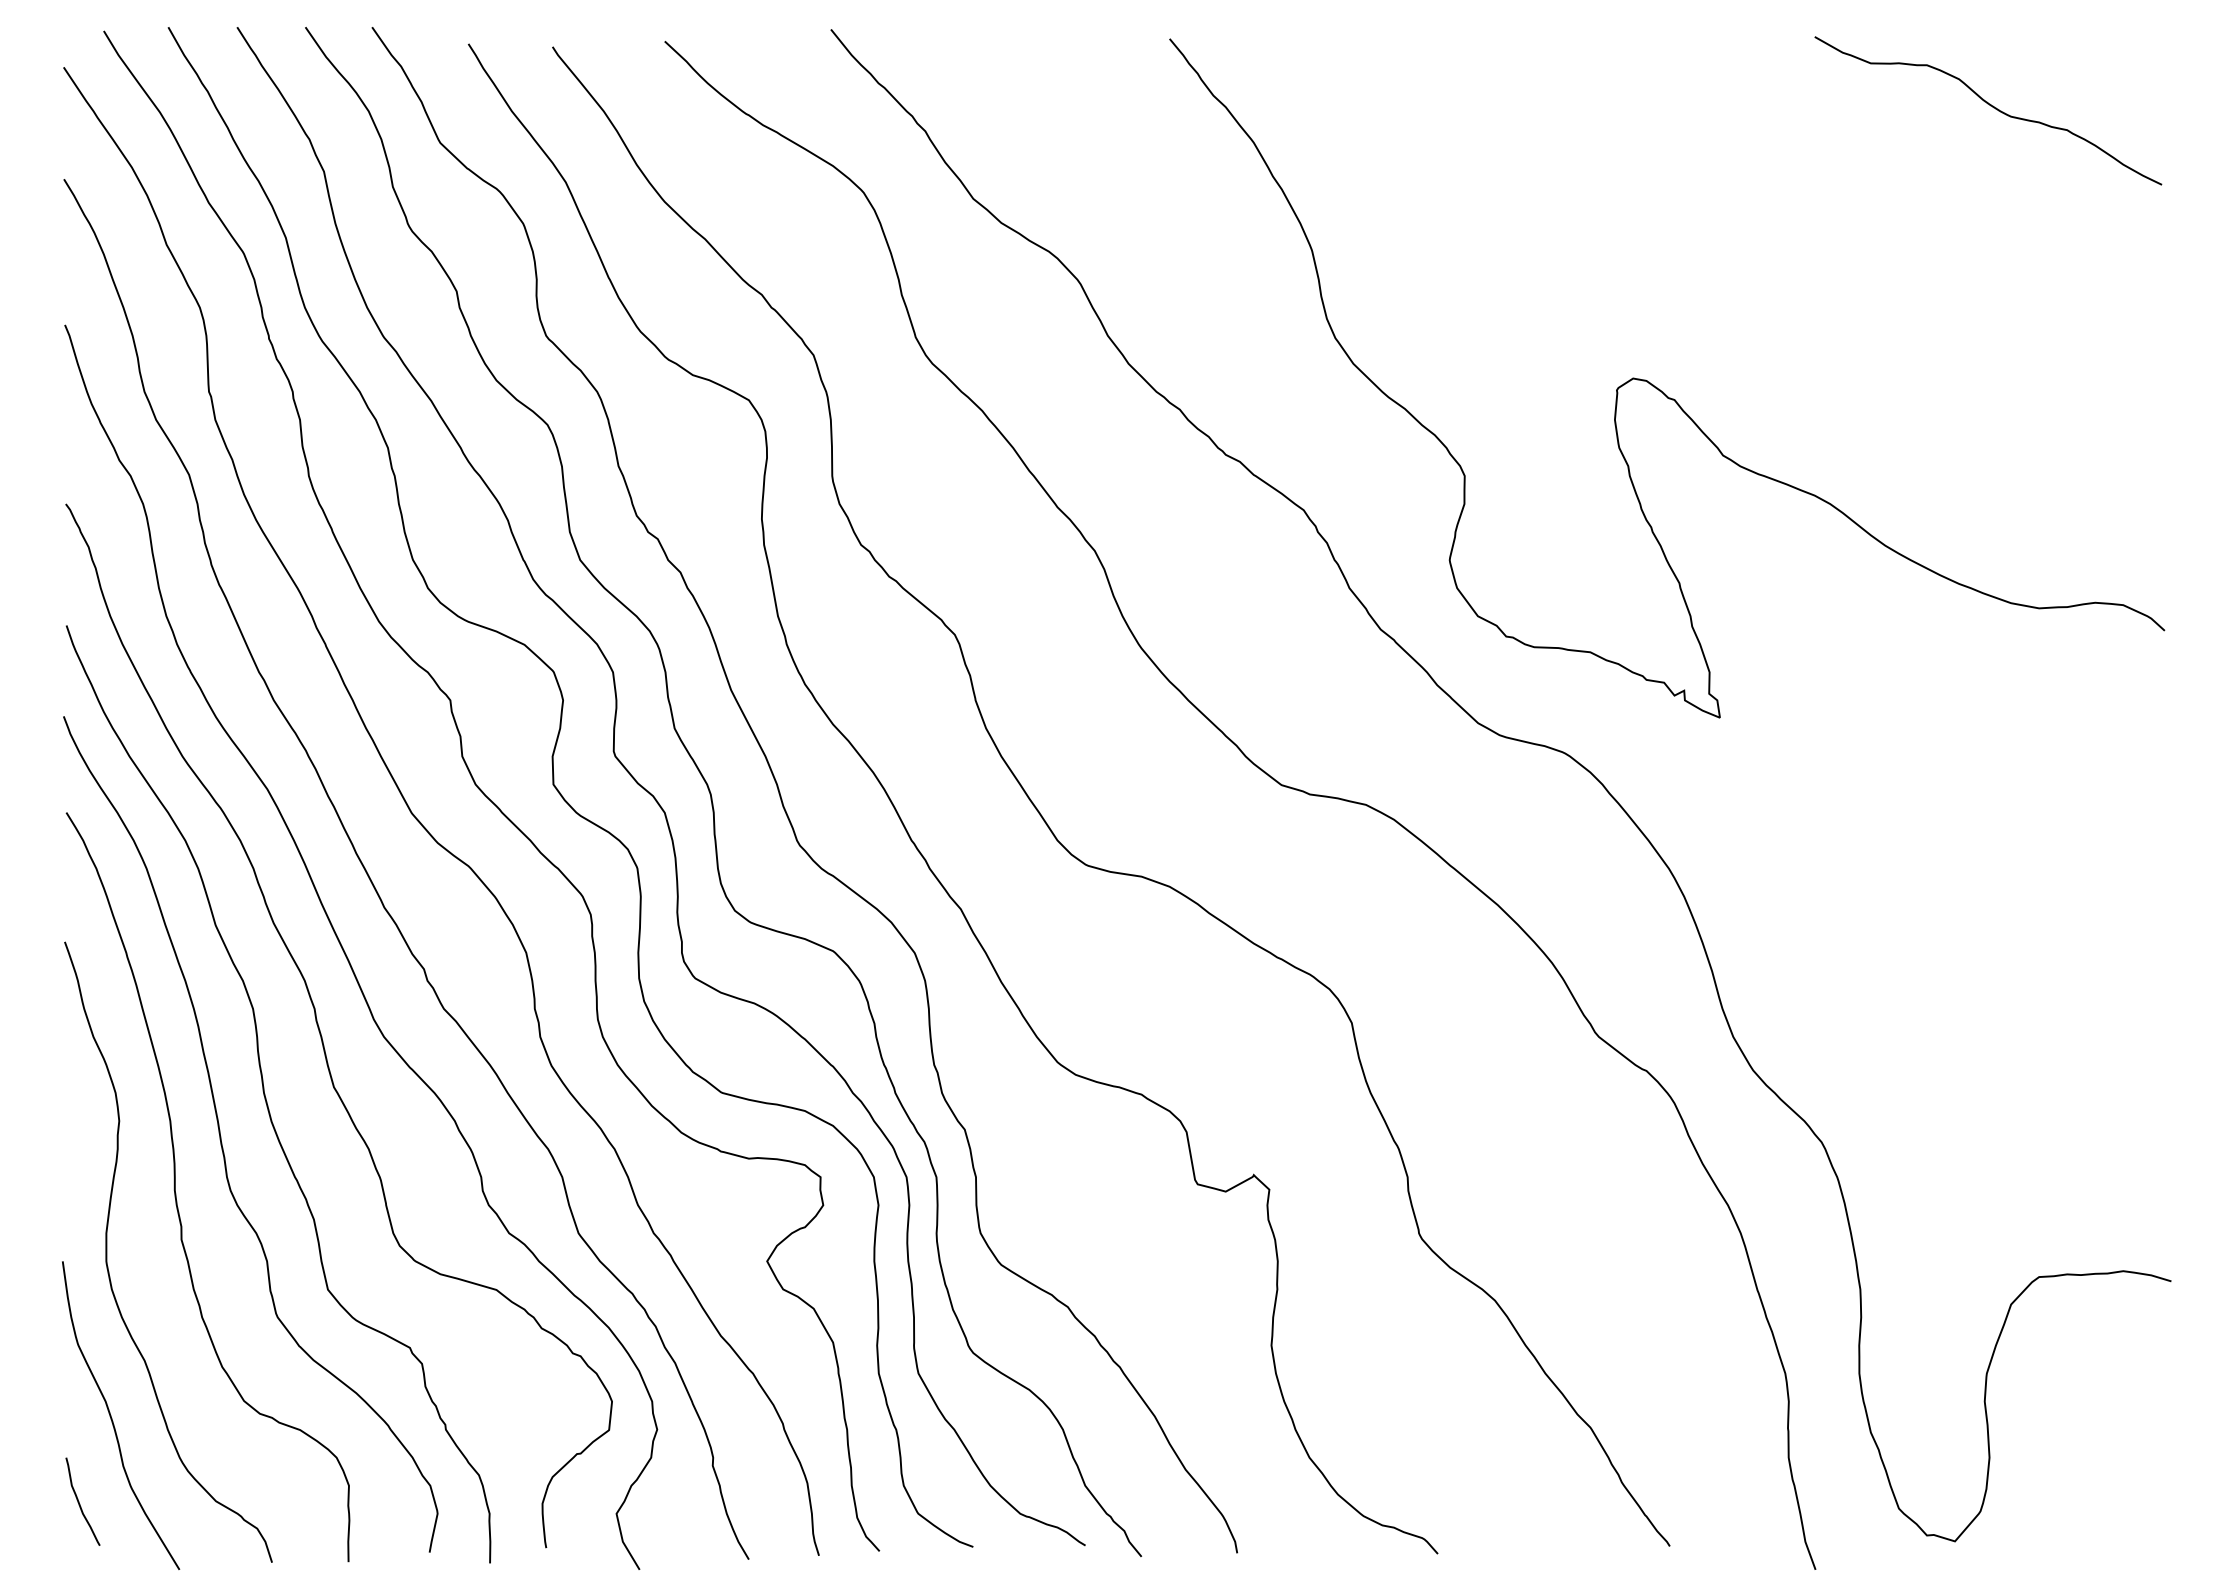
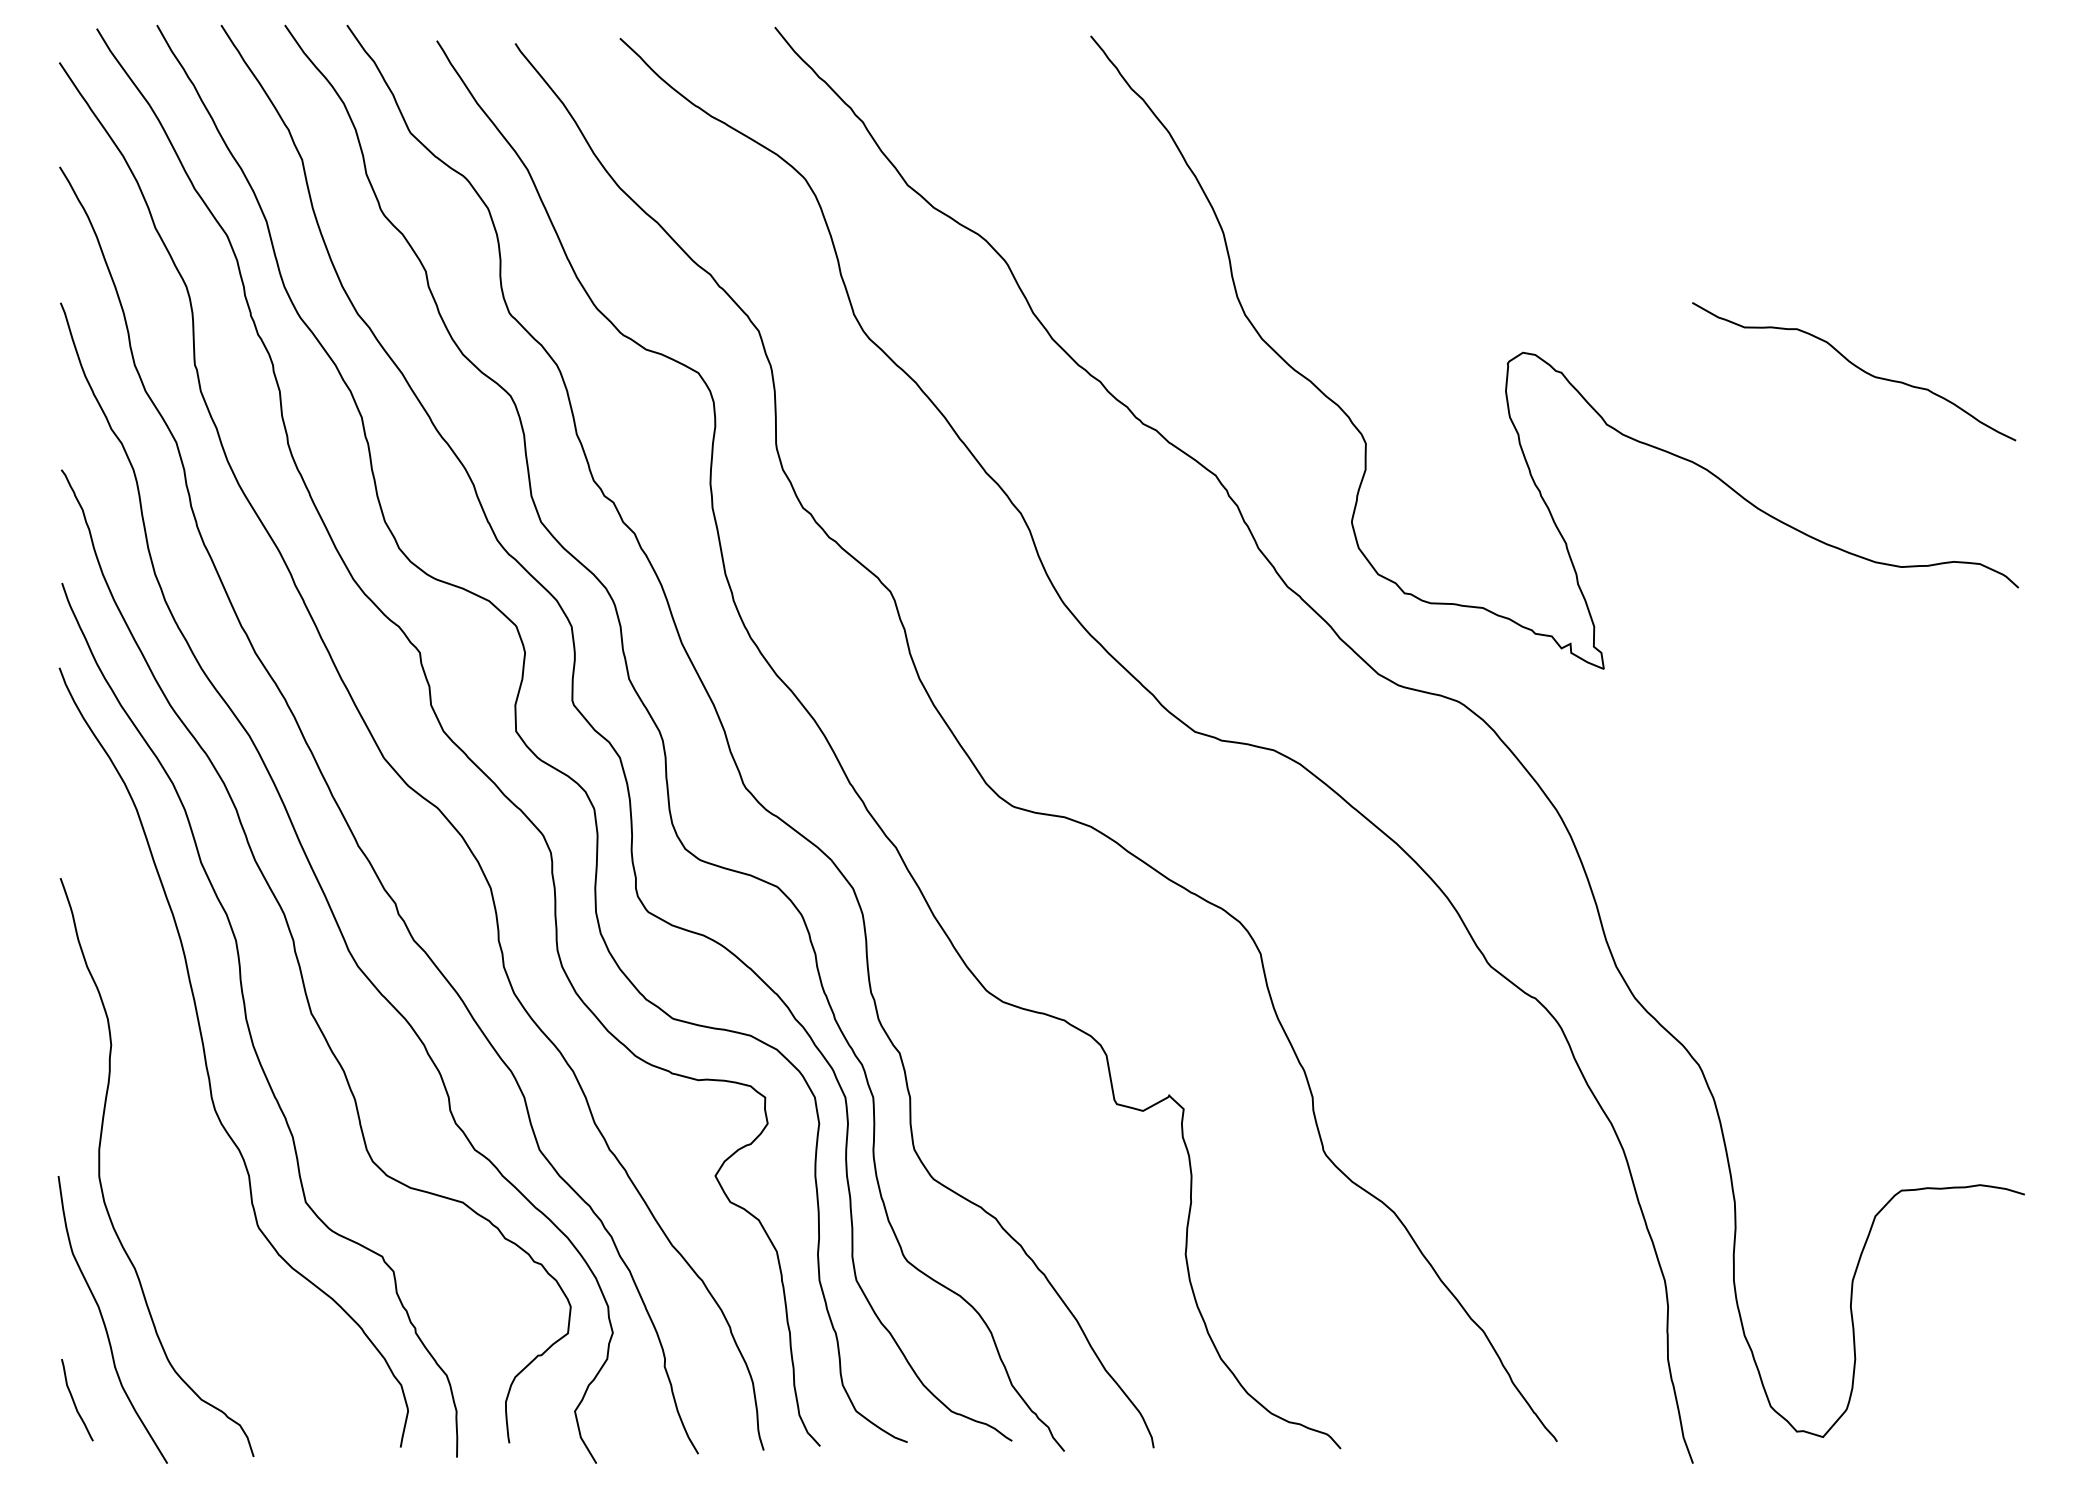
curve: (1990, 106) -> (1856, 367), moved
curve: (176, 1193) -> (164, 1112), removed

